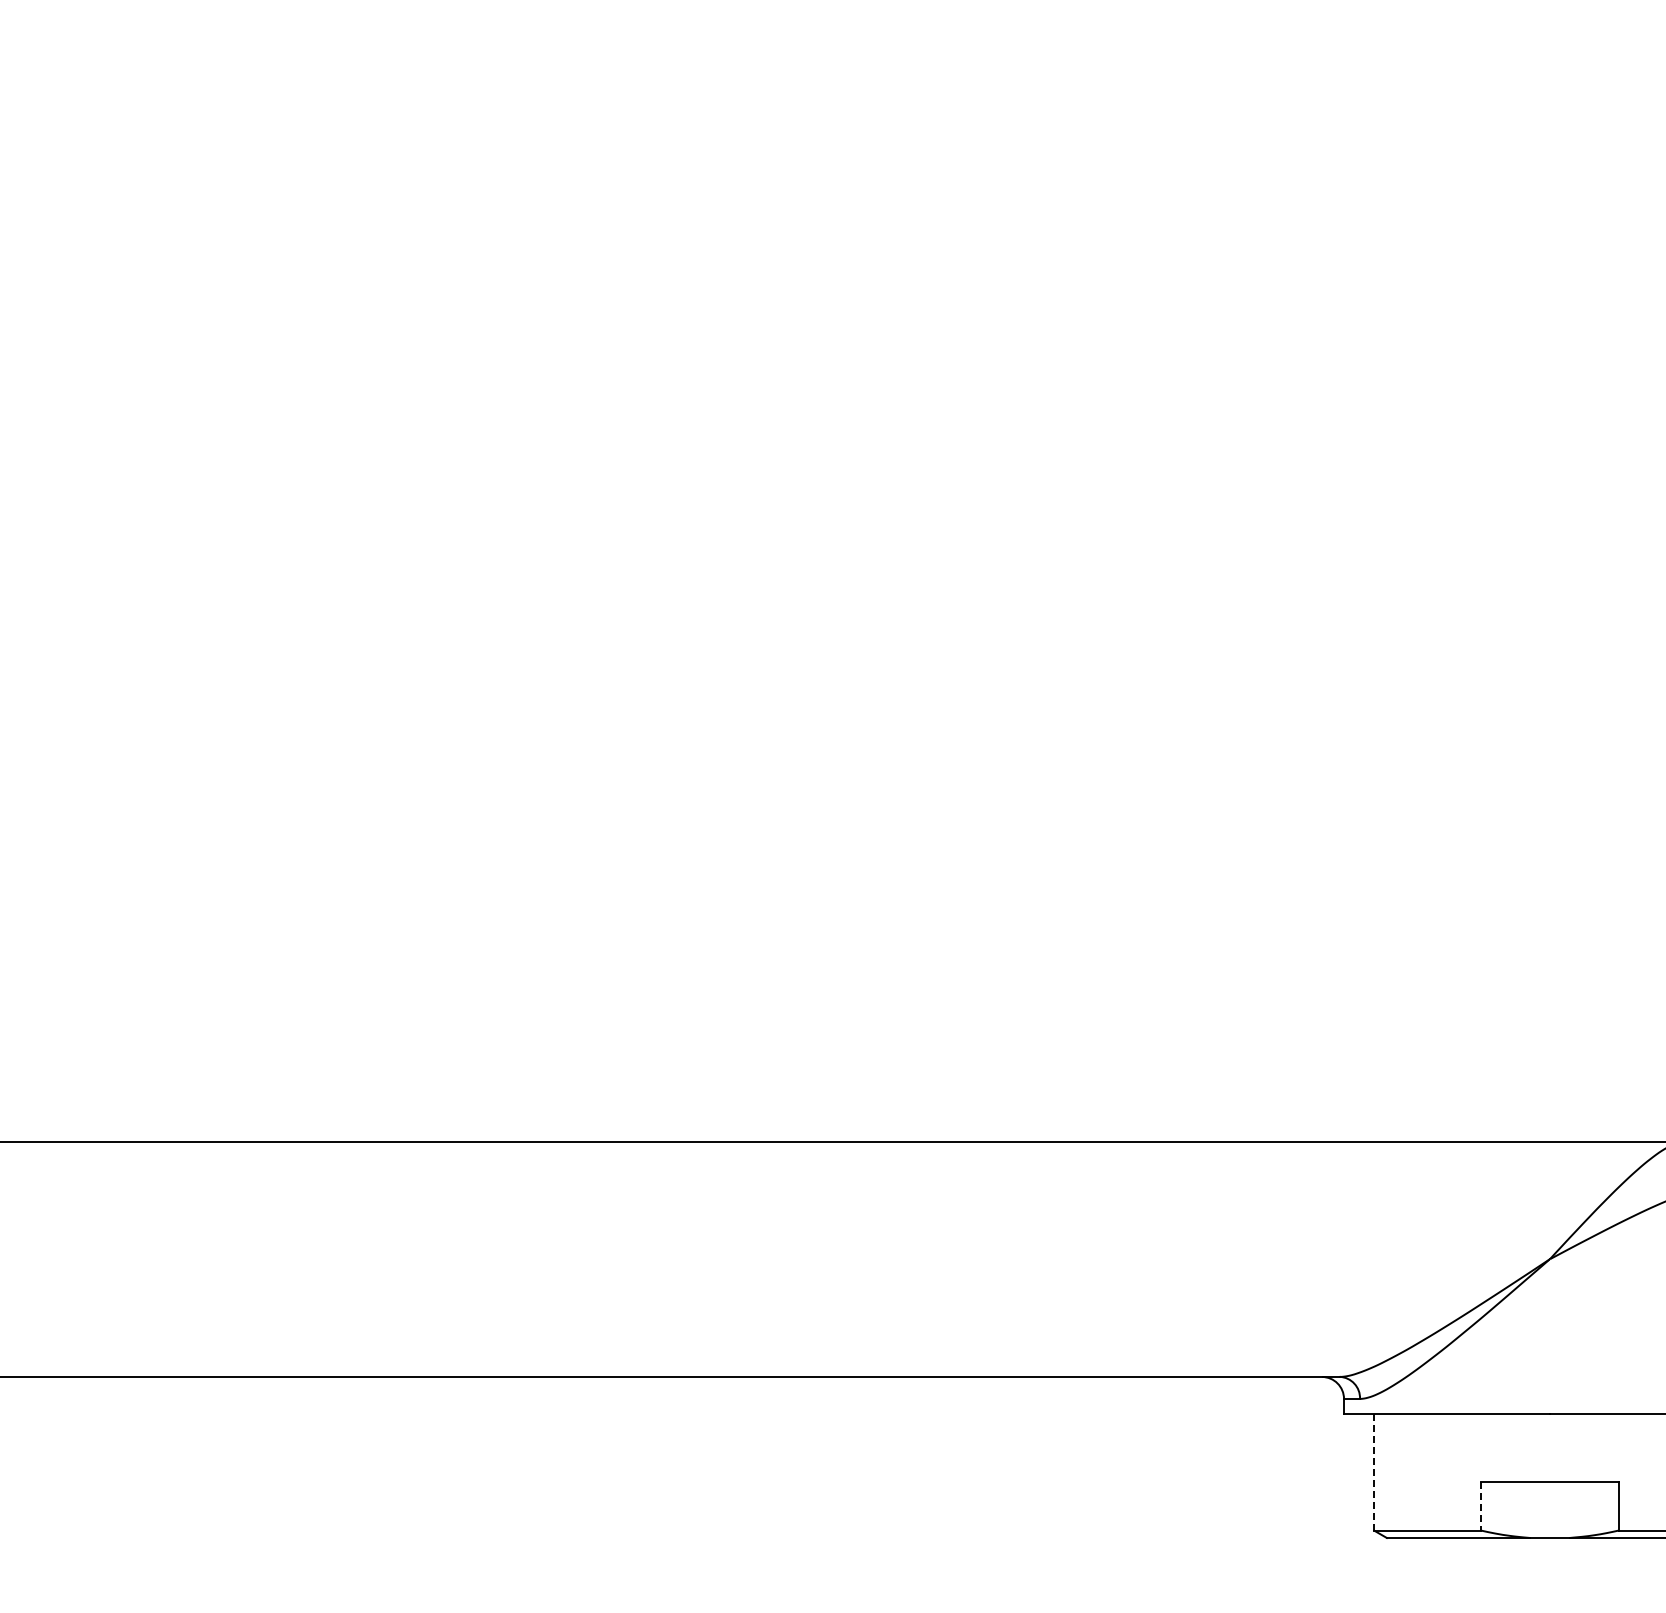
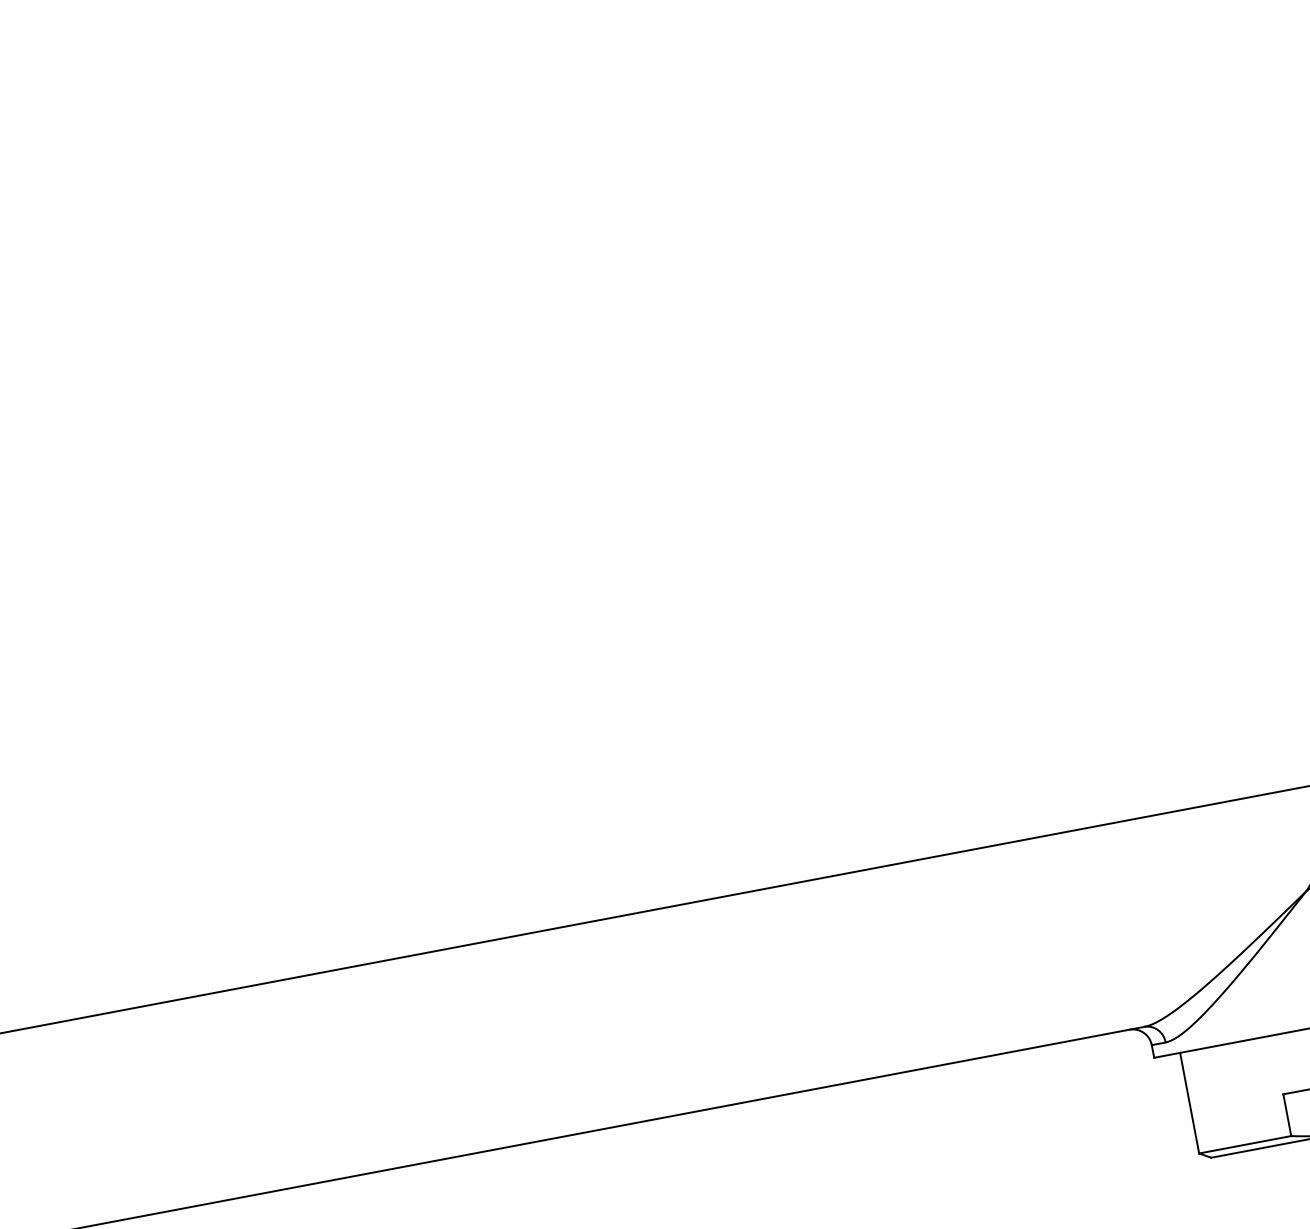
line: (1374, 1472) -> (1189, 1103), dashed -> solid
line: (1481, 1506) -> (1287, 1115), dashed -> solid

